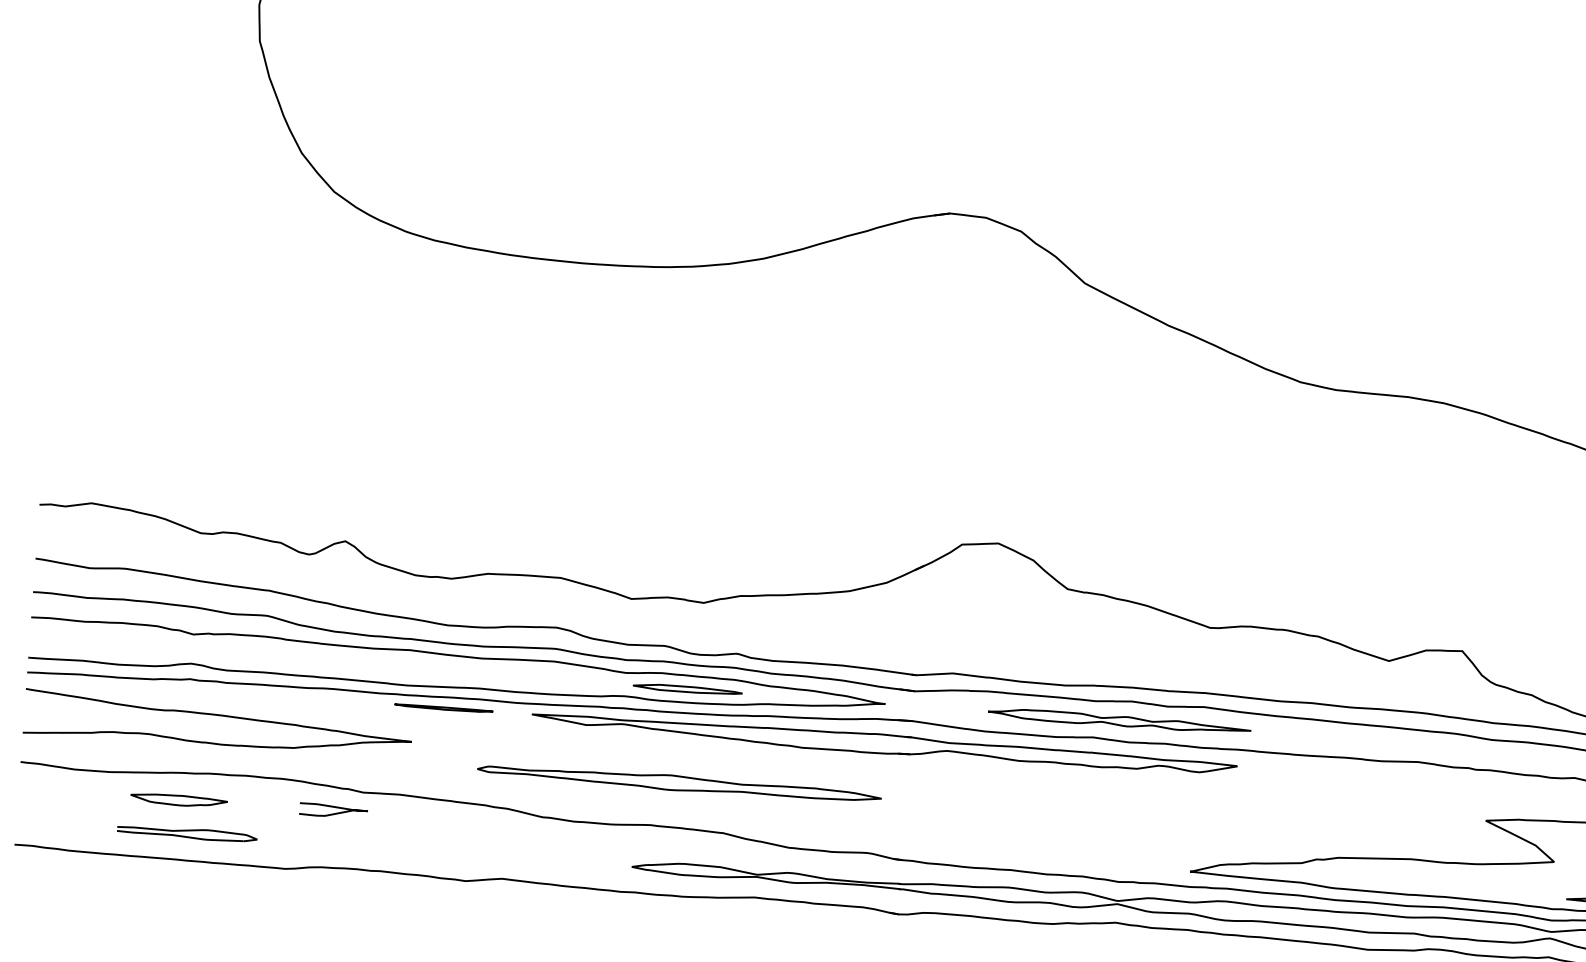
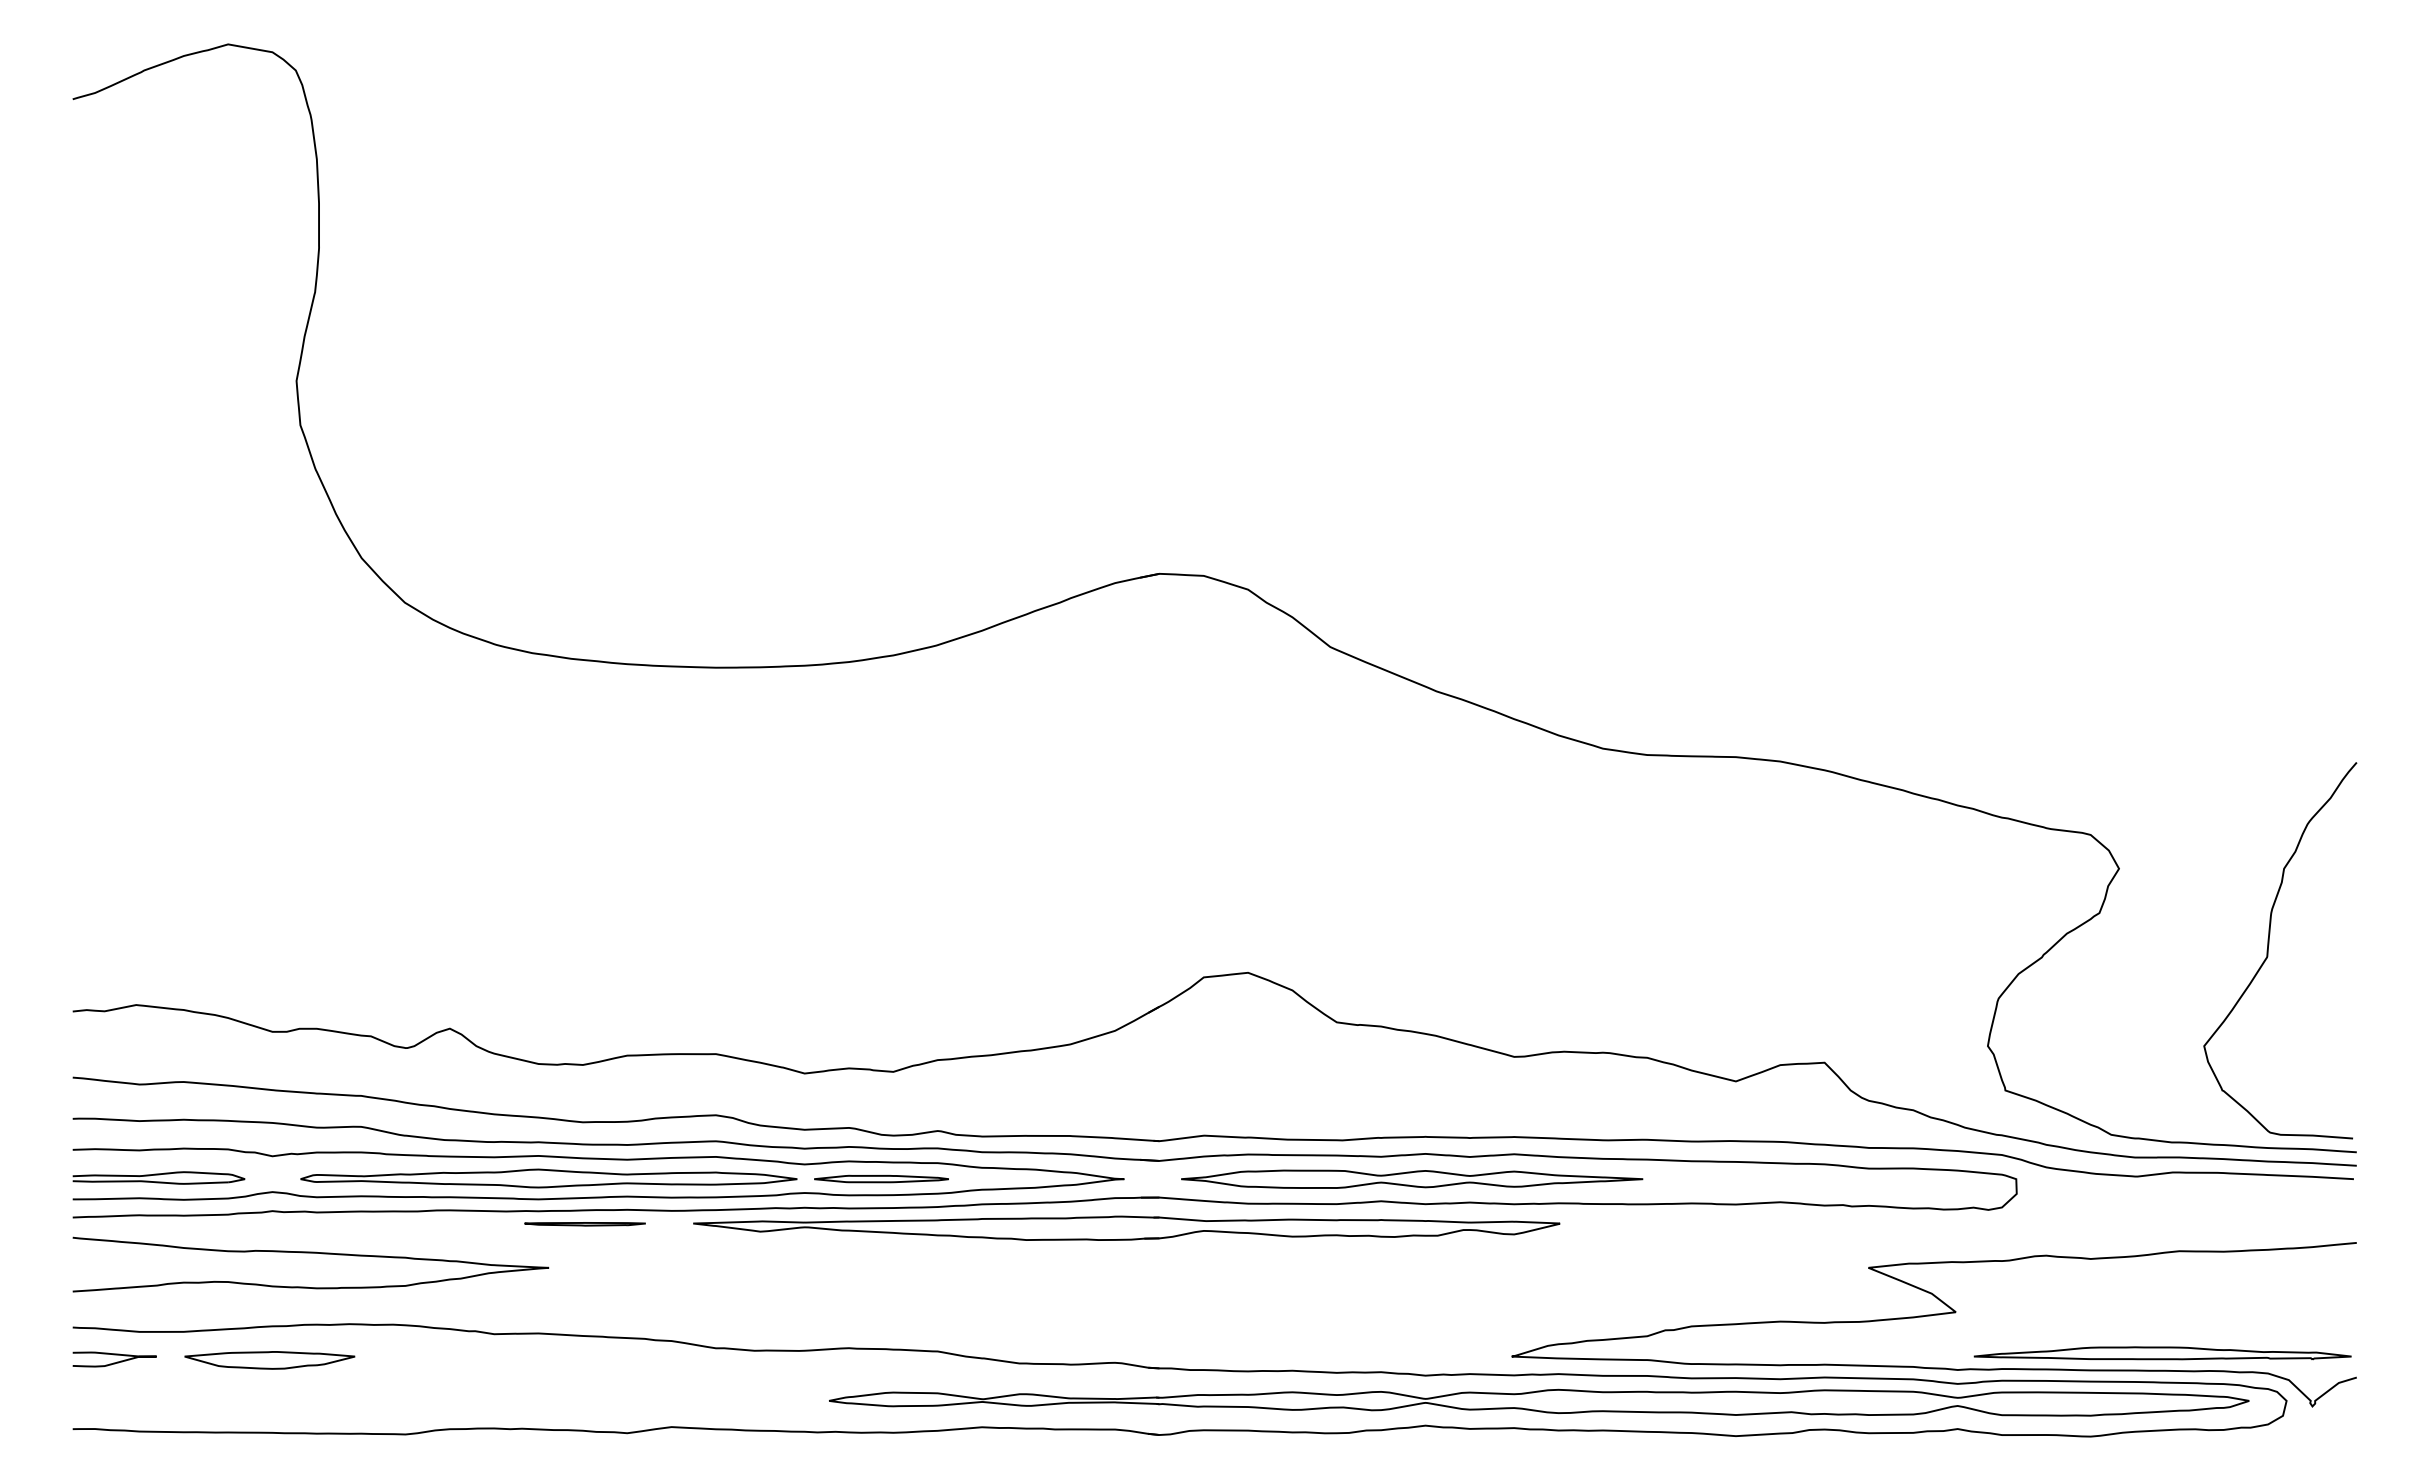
part: (1119, 720) -> (1412, 1178), size x1.43
part: (679, 783) -> (548, 1178), moved
part: (178, 800) -> (269, 1360), size x1.43
curve: (333, 813) -> (114, 1362), moved
part: (187, 833) -> (158, 1177), moved

